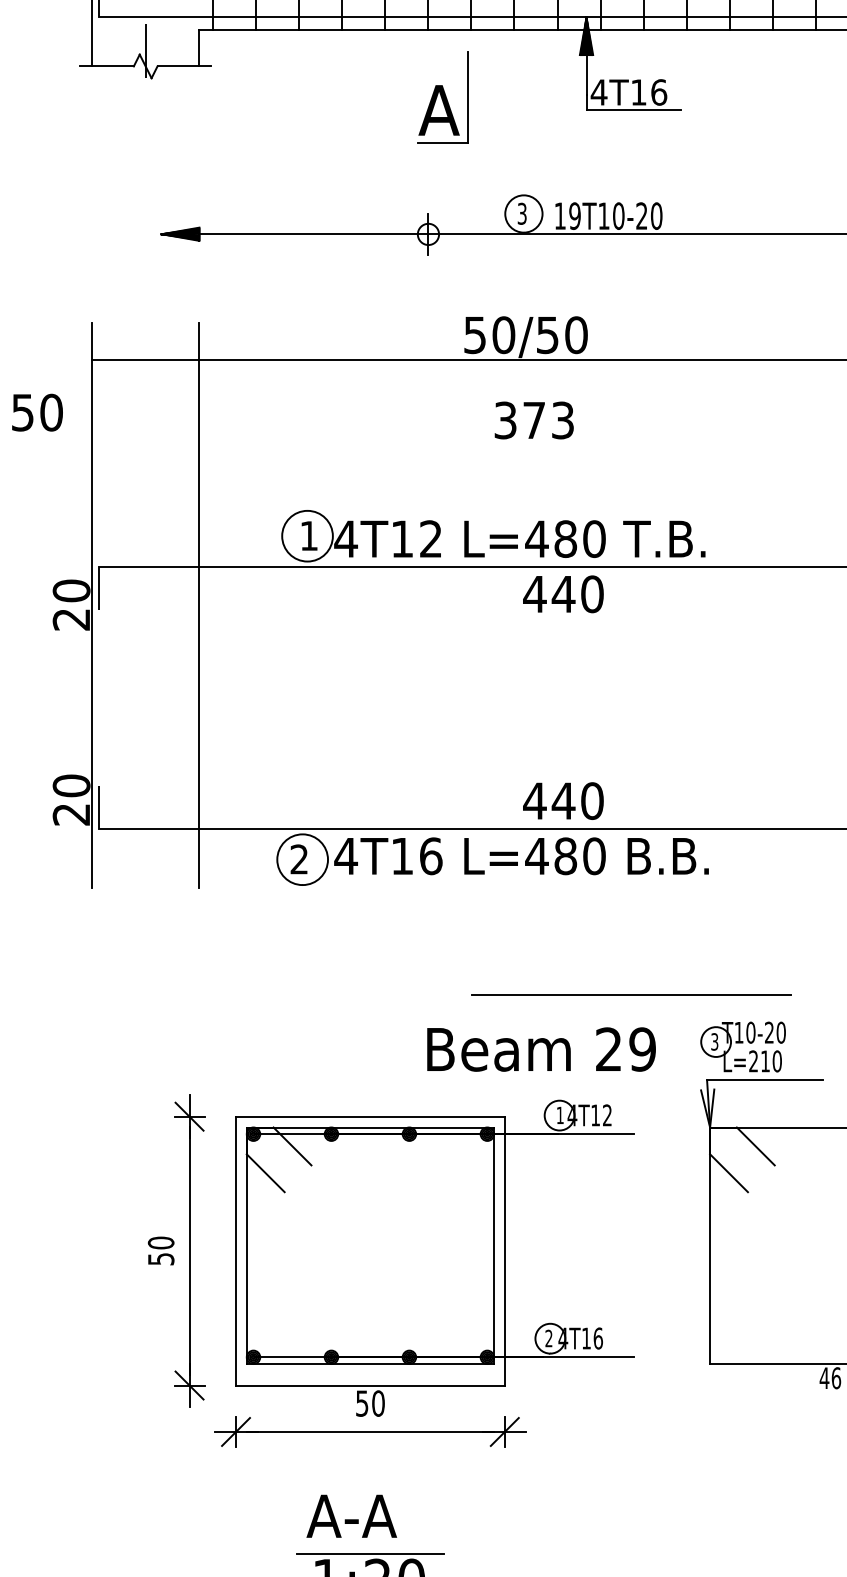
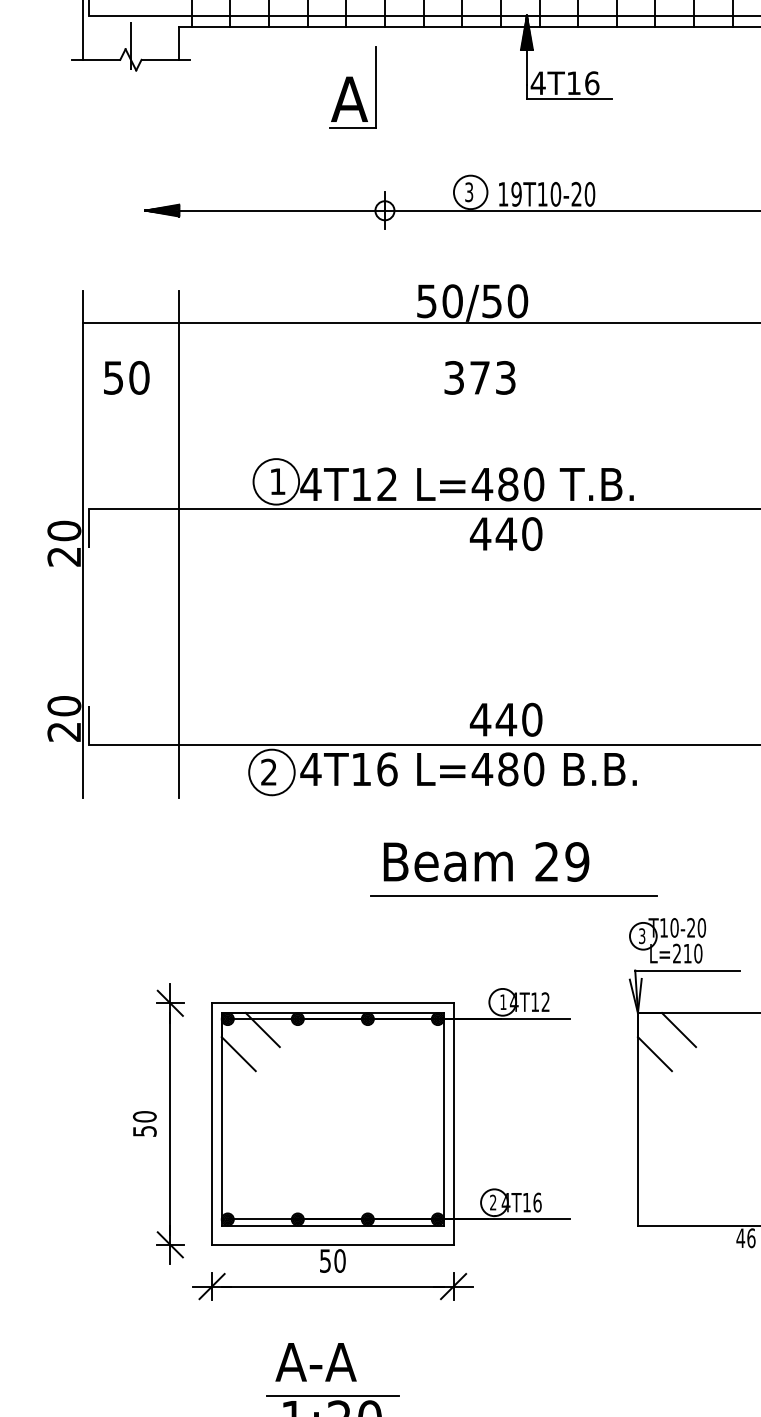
part: (442, 97) -> (352, 87), moved
text: (37, 412) -> (126, 377), moved
line: (630, 994) -> (513, 895), moved
text: (541, 1048) -> (486, 861), moved

